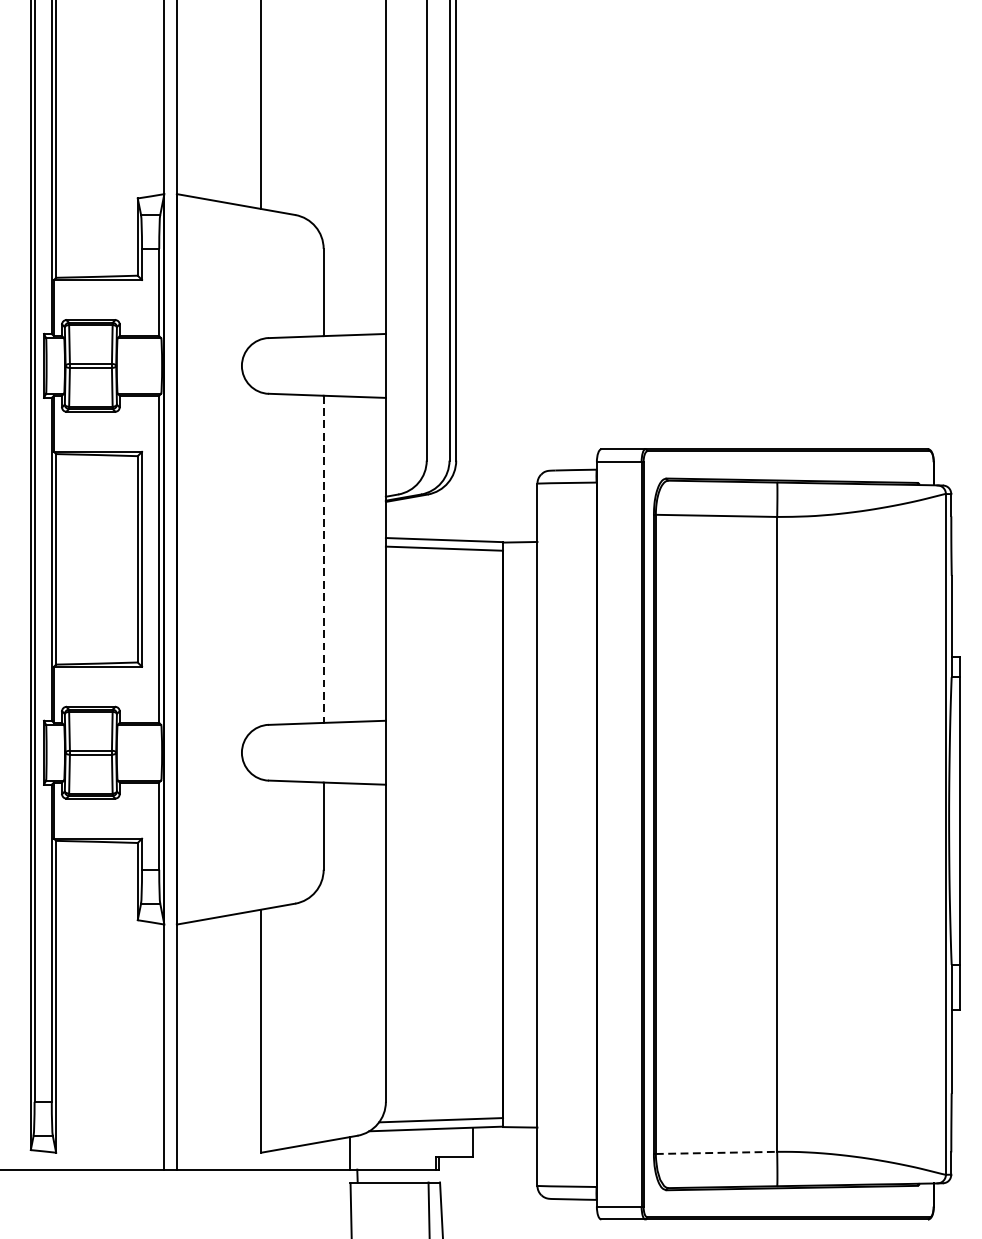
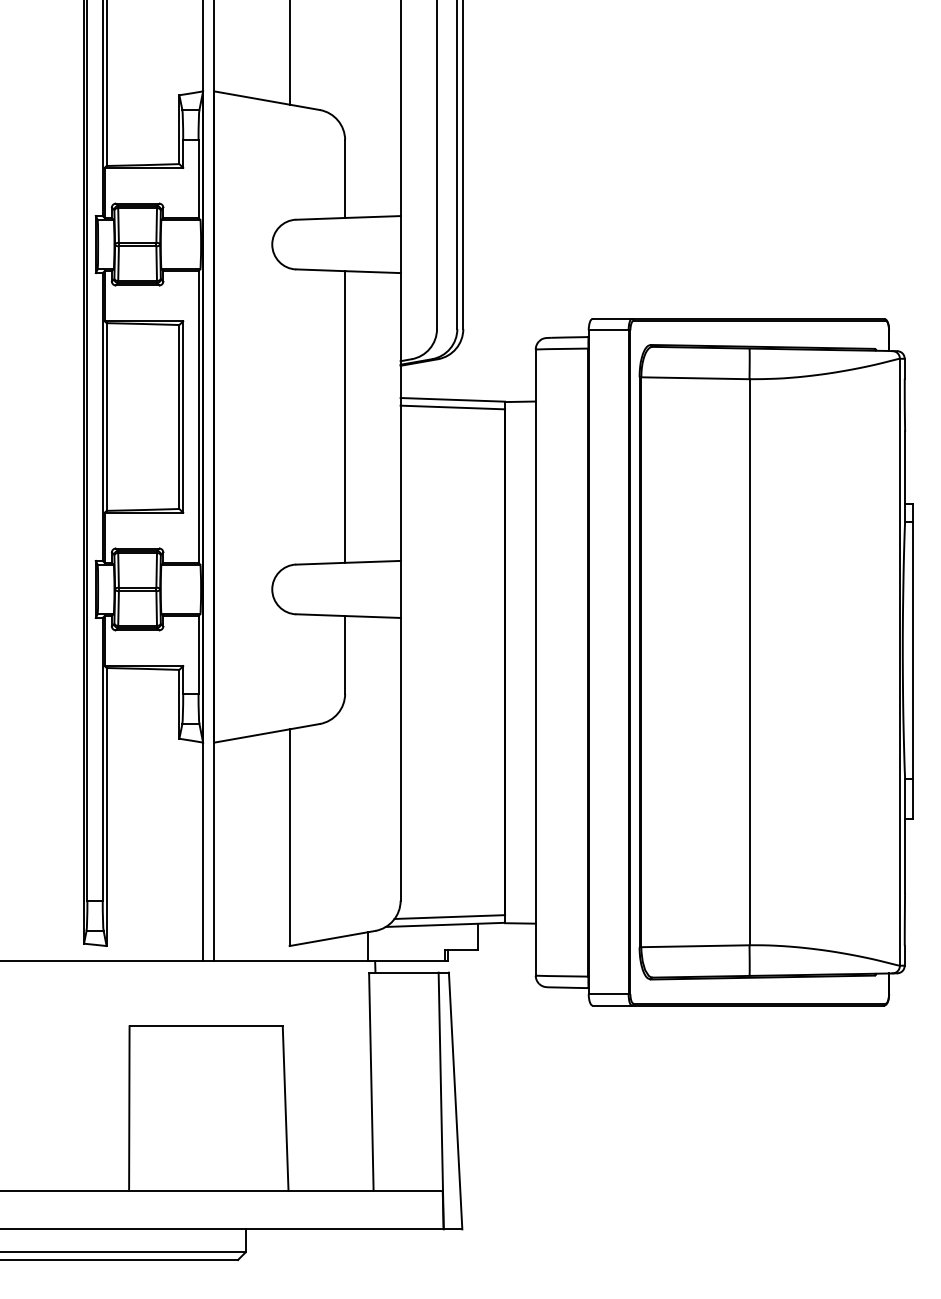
line: (324, 559) -> (345, 417), dashed -> solid
line: (716, 1153) -> (695, 946), dashed -> solid

